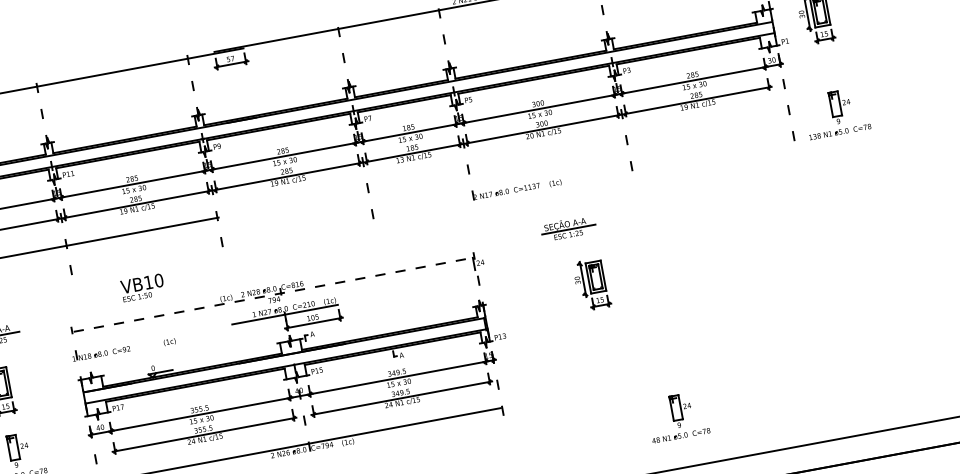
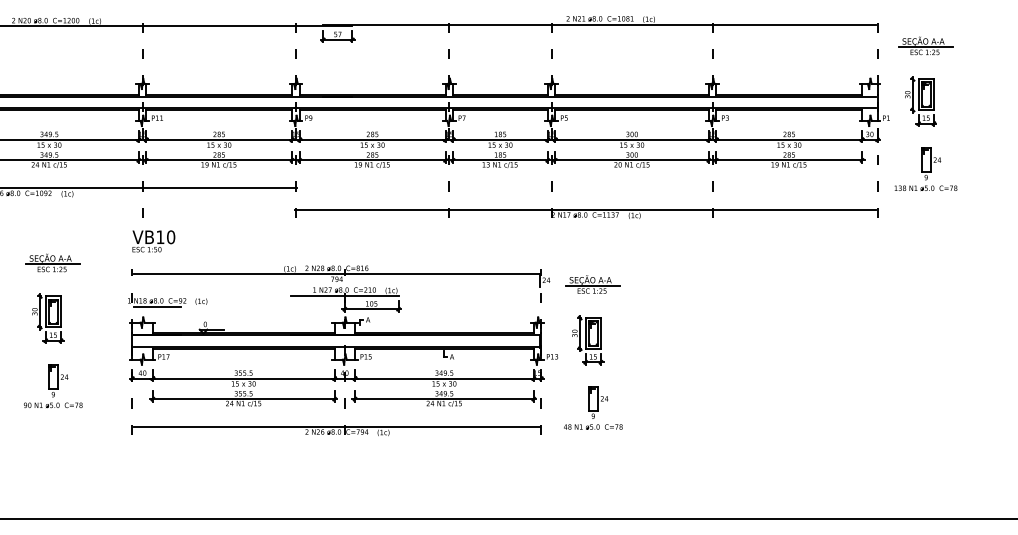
part: (836, 112) -> (925, 168), moved
line: (505, 186) -> (584, 209), added
part: (567, 228) -> (592, 284), moved
part: (592, 284) -> (588, 340), moved
text: (142, 287) -> (153, 241), moved
line: (273, 295) -> (336, 274), dashed -> solid
text: (169, 341) -> (201, 301), moved
line: (101, 359) -> (156, 306), added
part: (677, 416) -> (593, 407), moved

